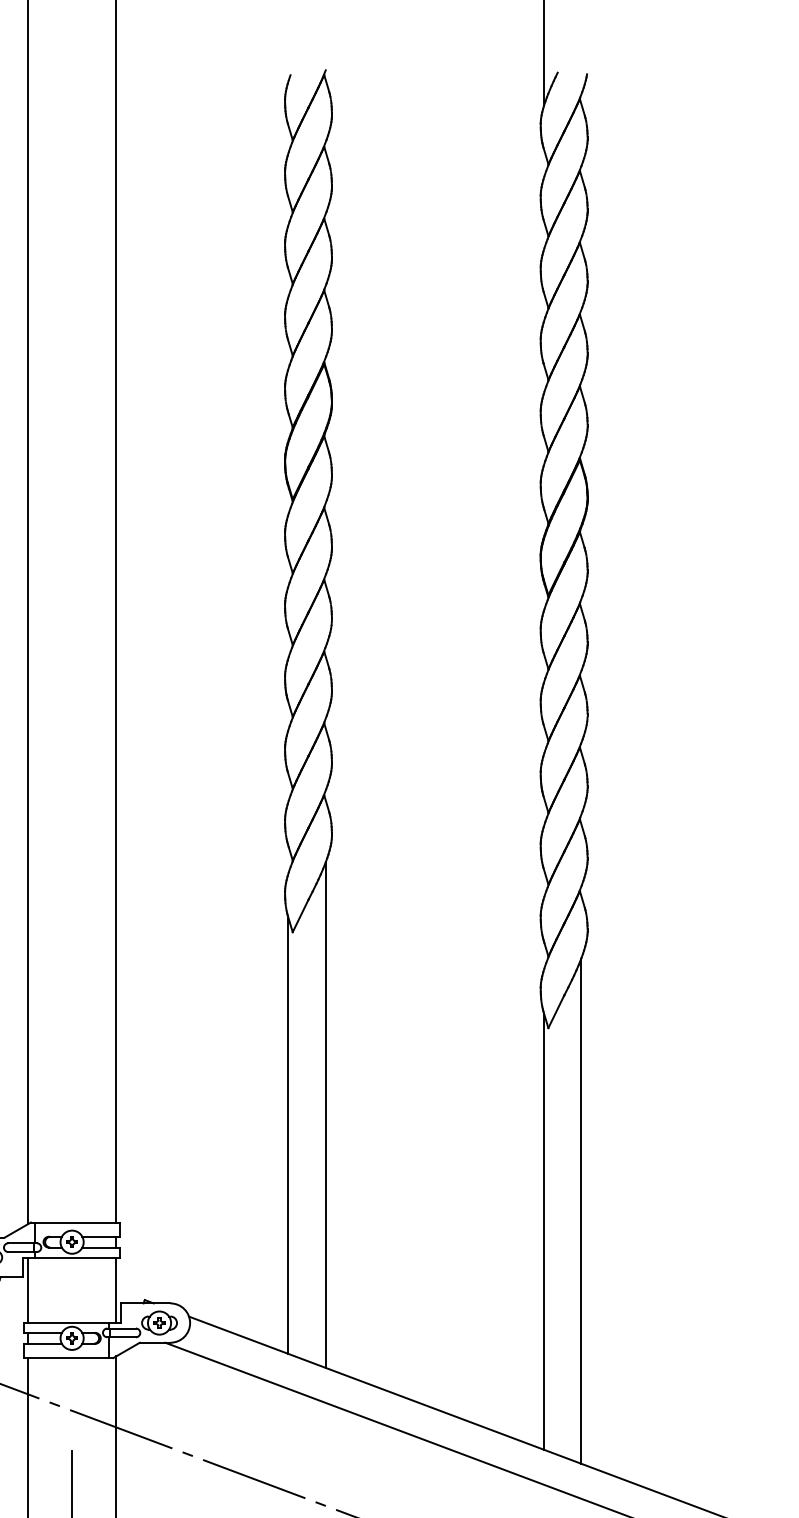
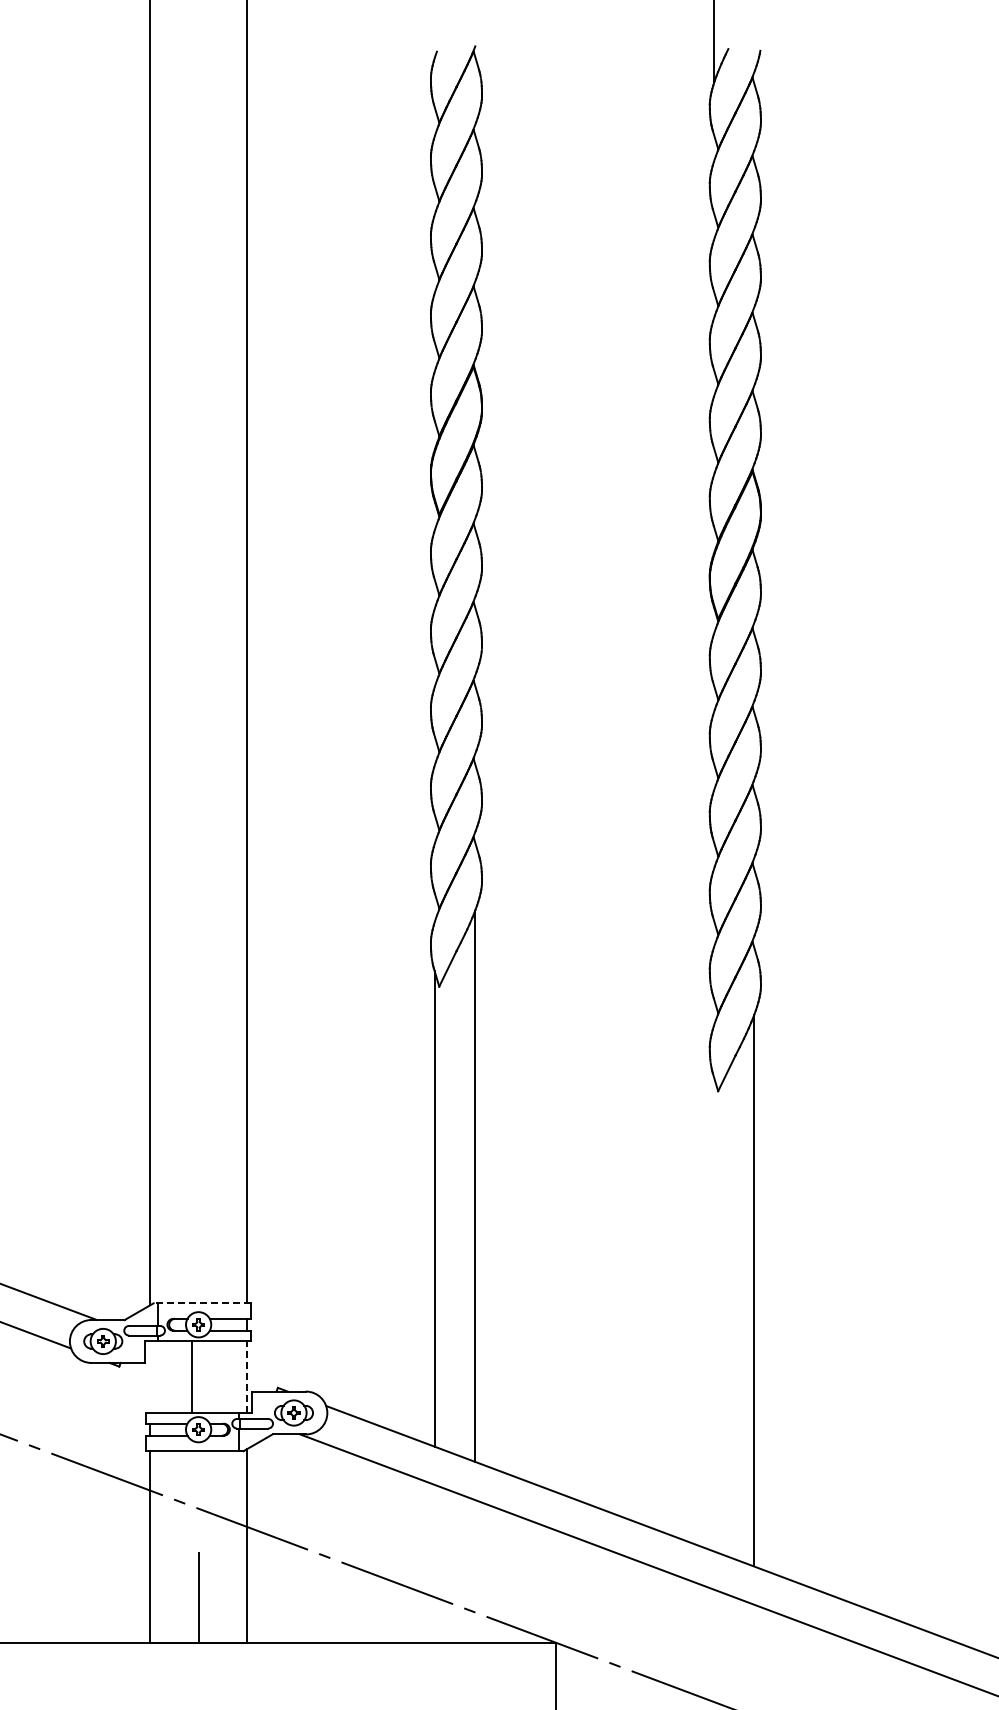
line: (75, 1222) -> (202, 1303), solid -> dashed
line: (544, 1231) -> (713, 1313), removed
line: (28, 1290) -> (192, 1377), moved
line: (116, 1290) -> (246, 1377), solid -> dashed

